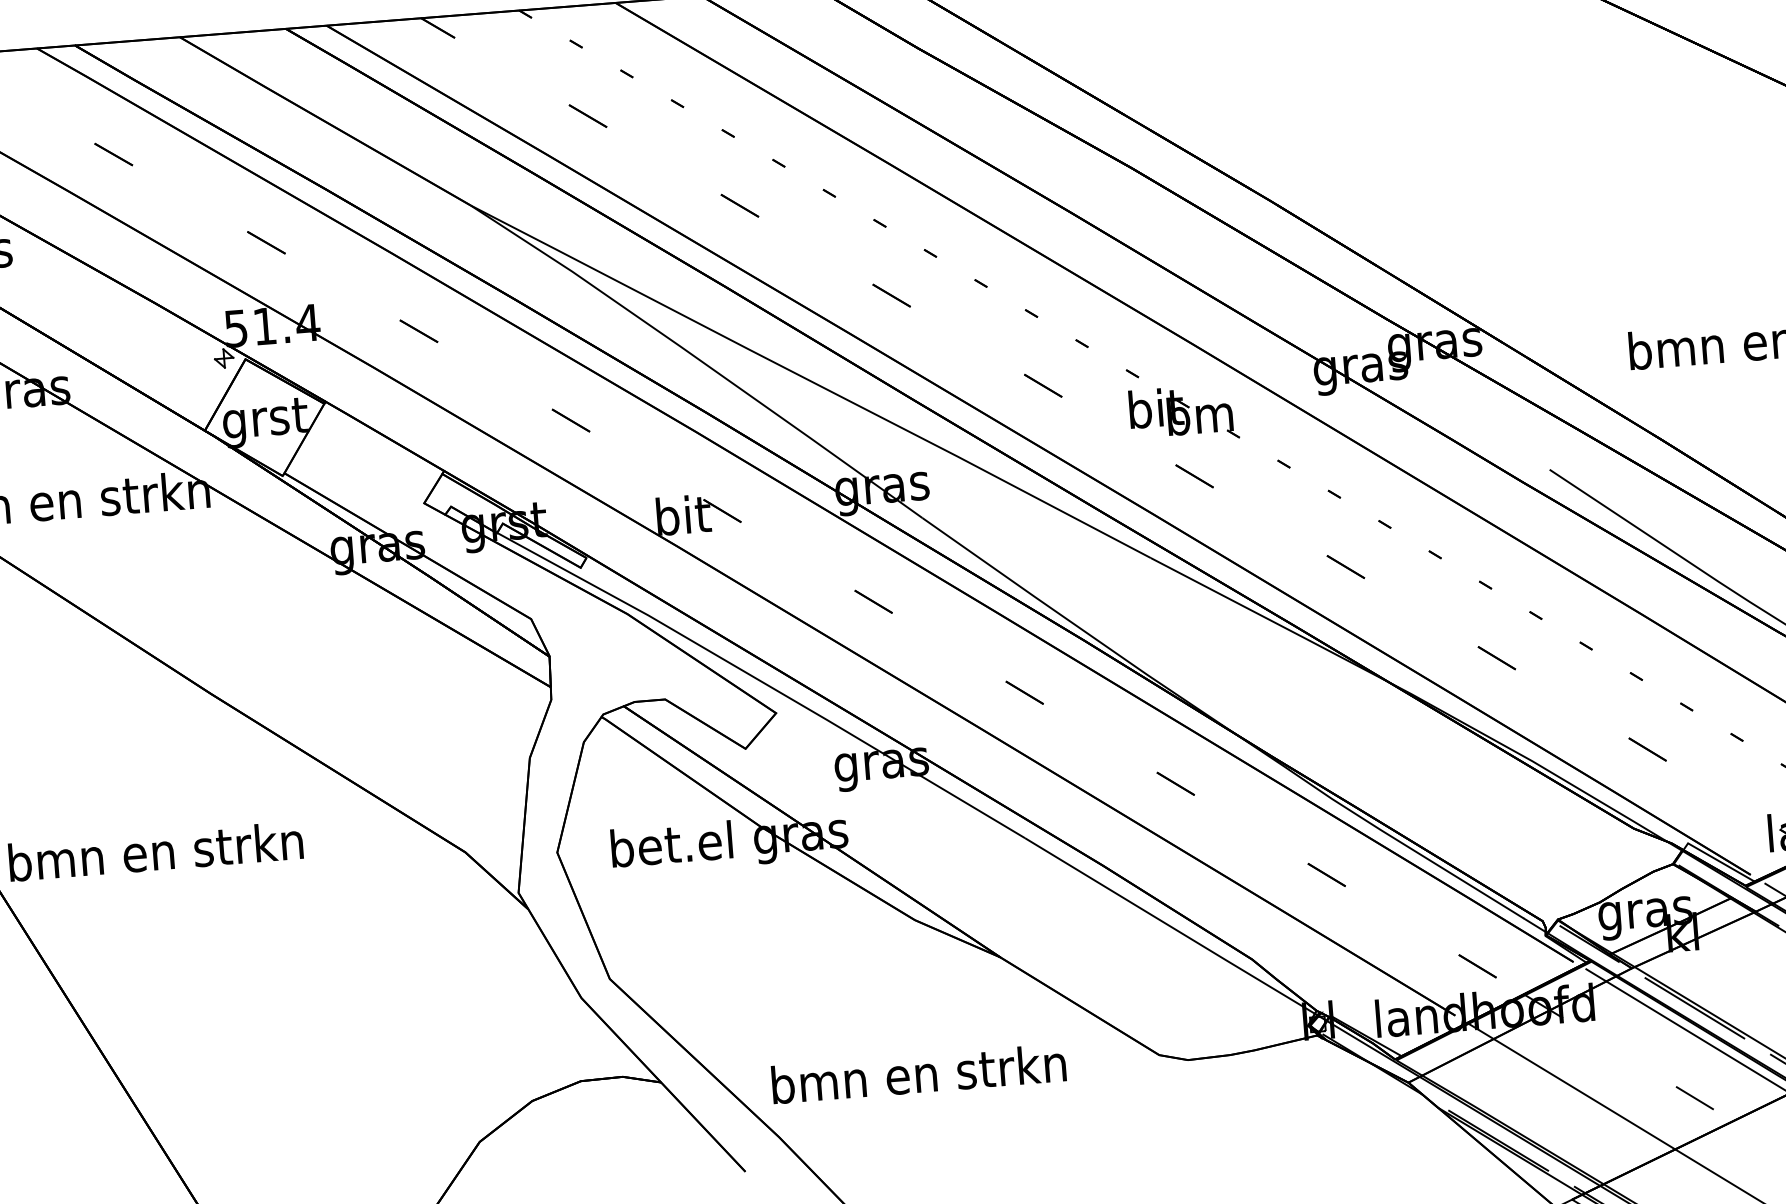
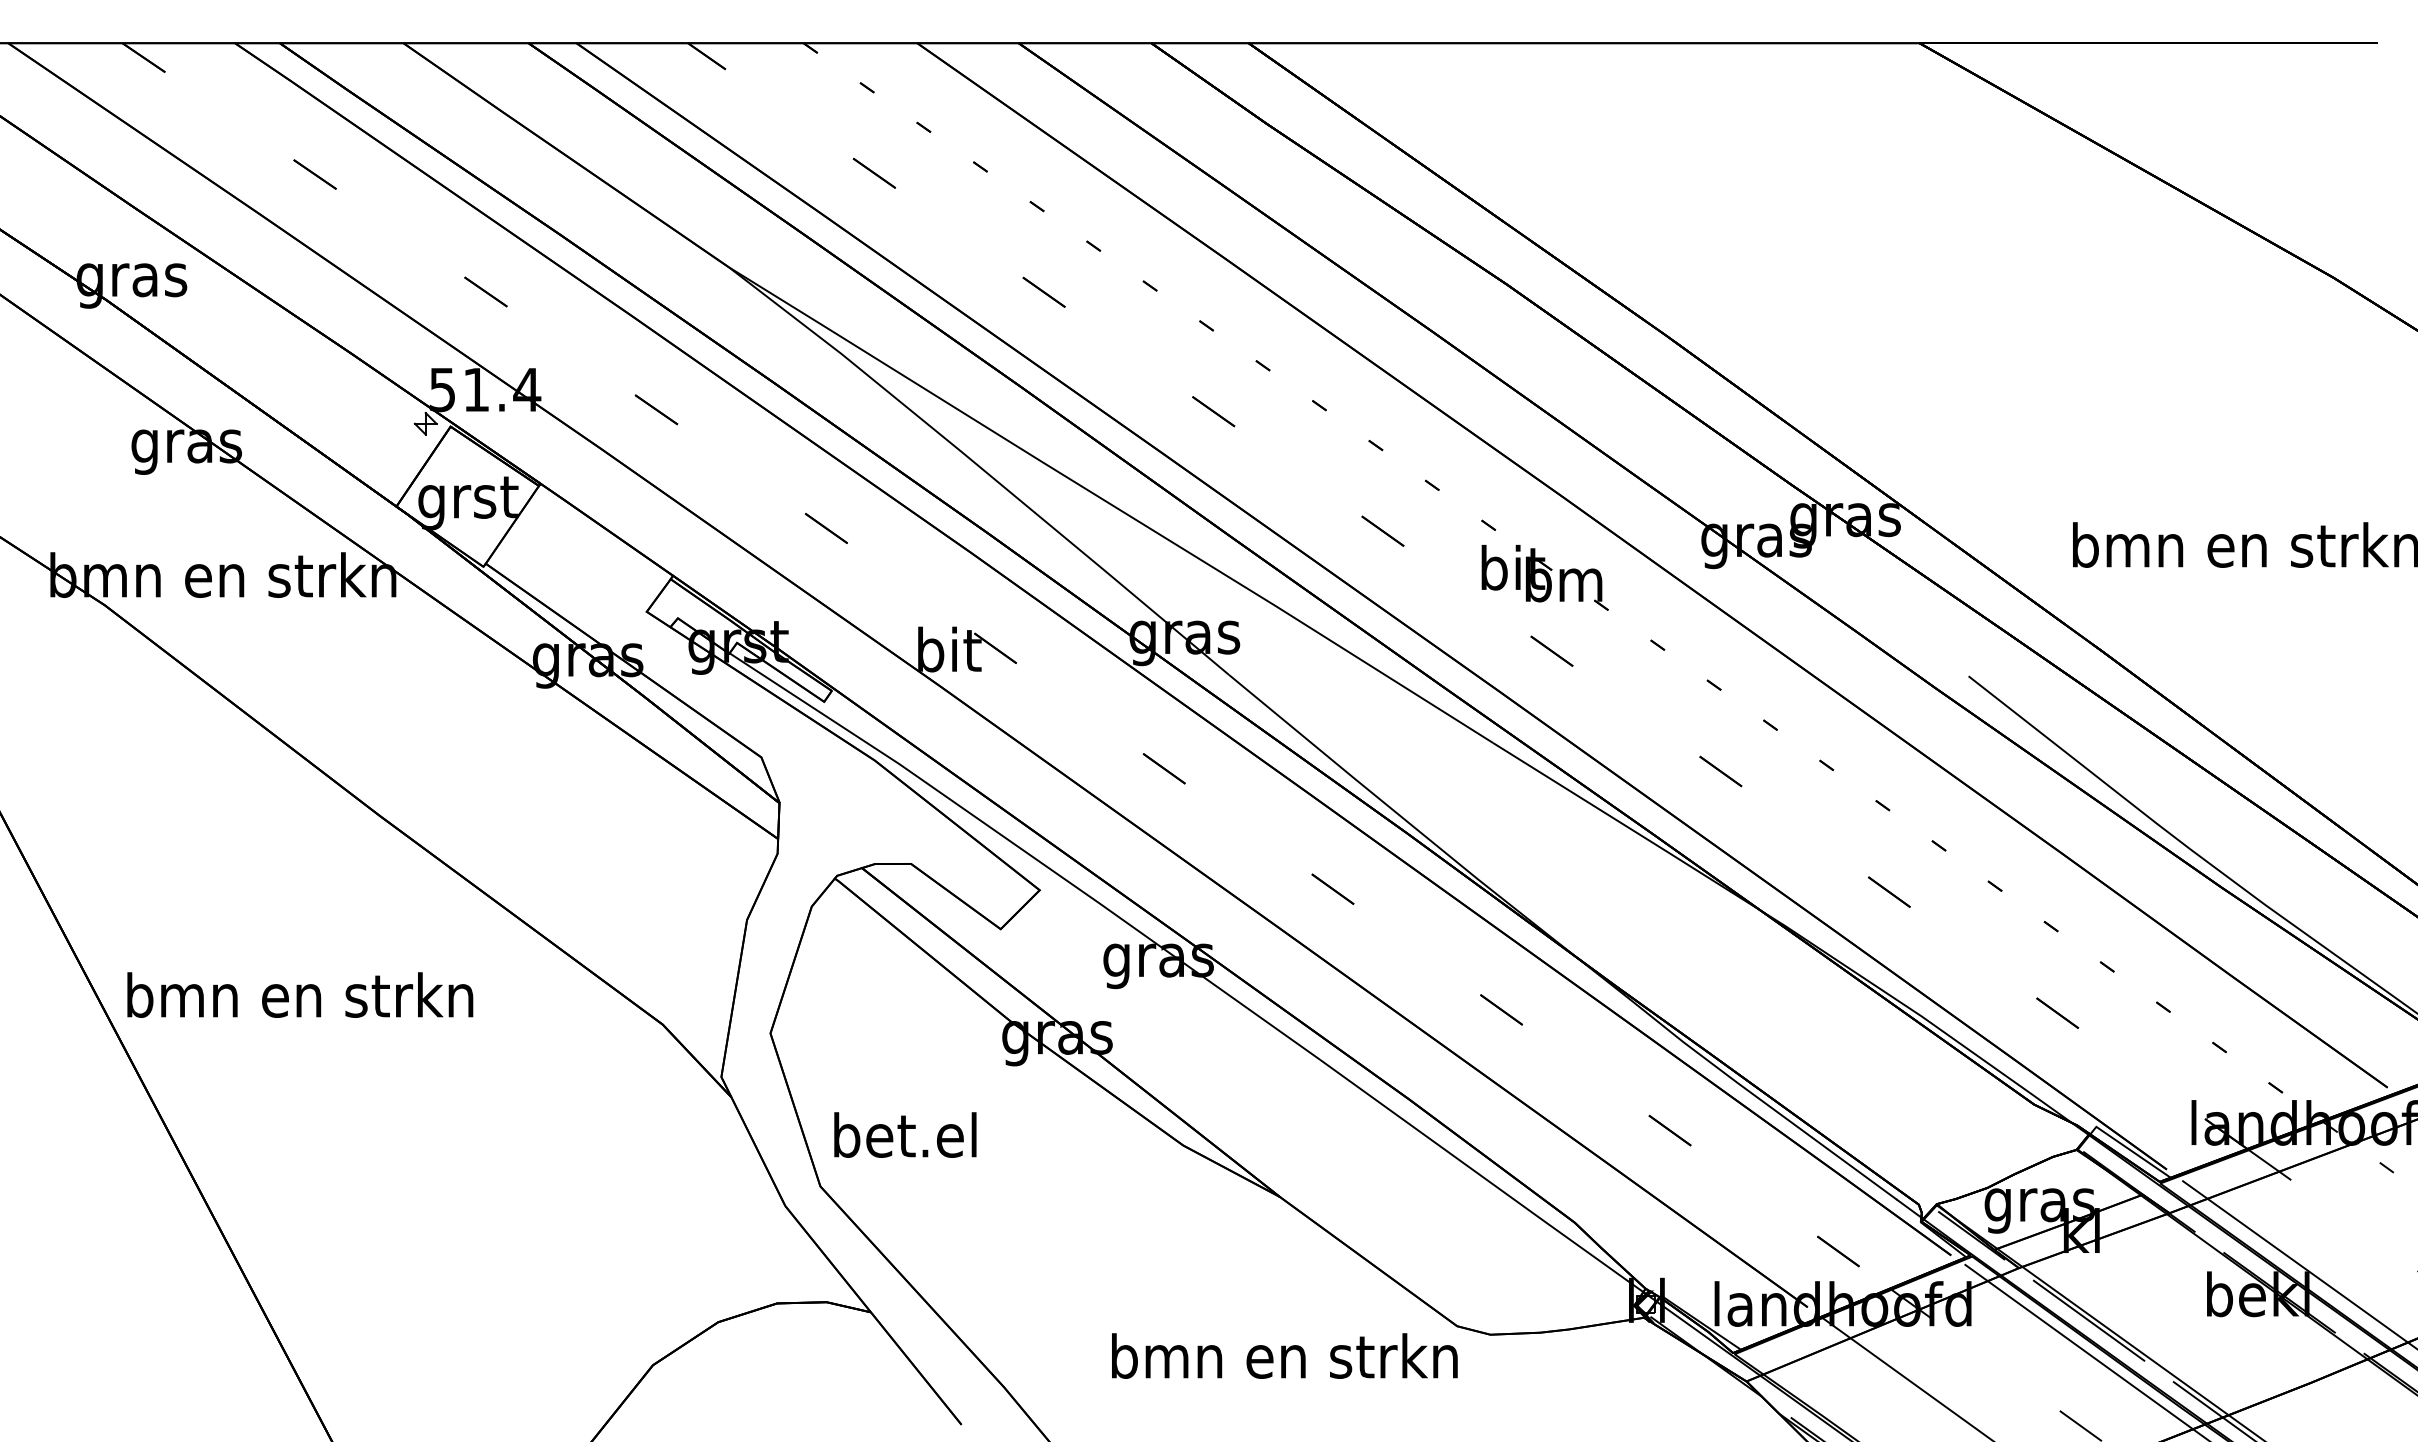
text: (671, 843) -> (905, 1134), moved
text: (918, 1073) -> (1284, 1355), moved

